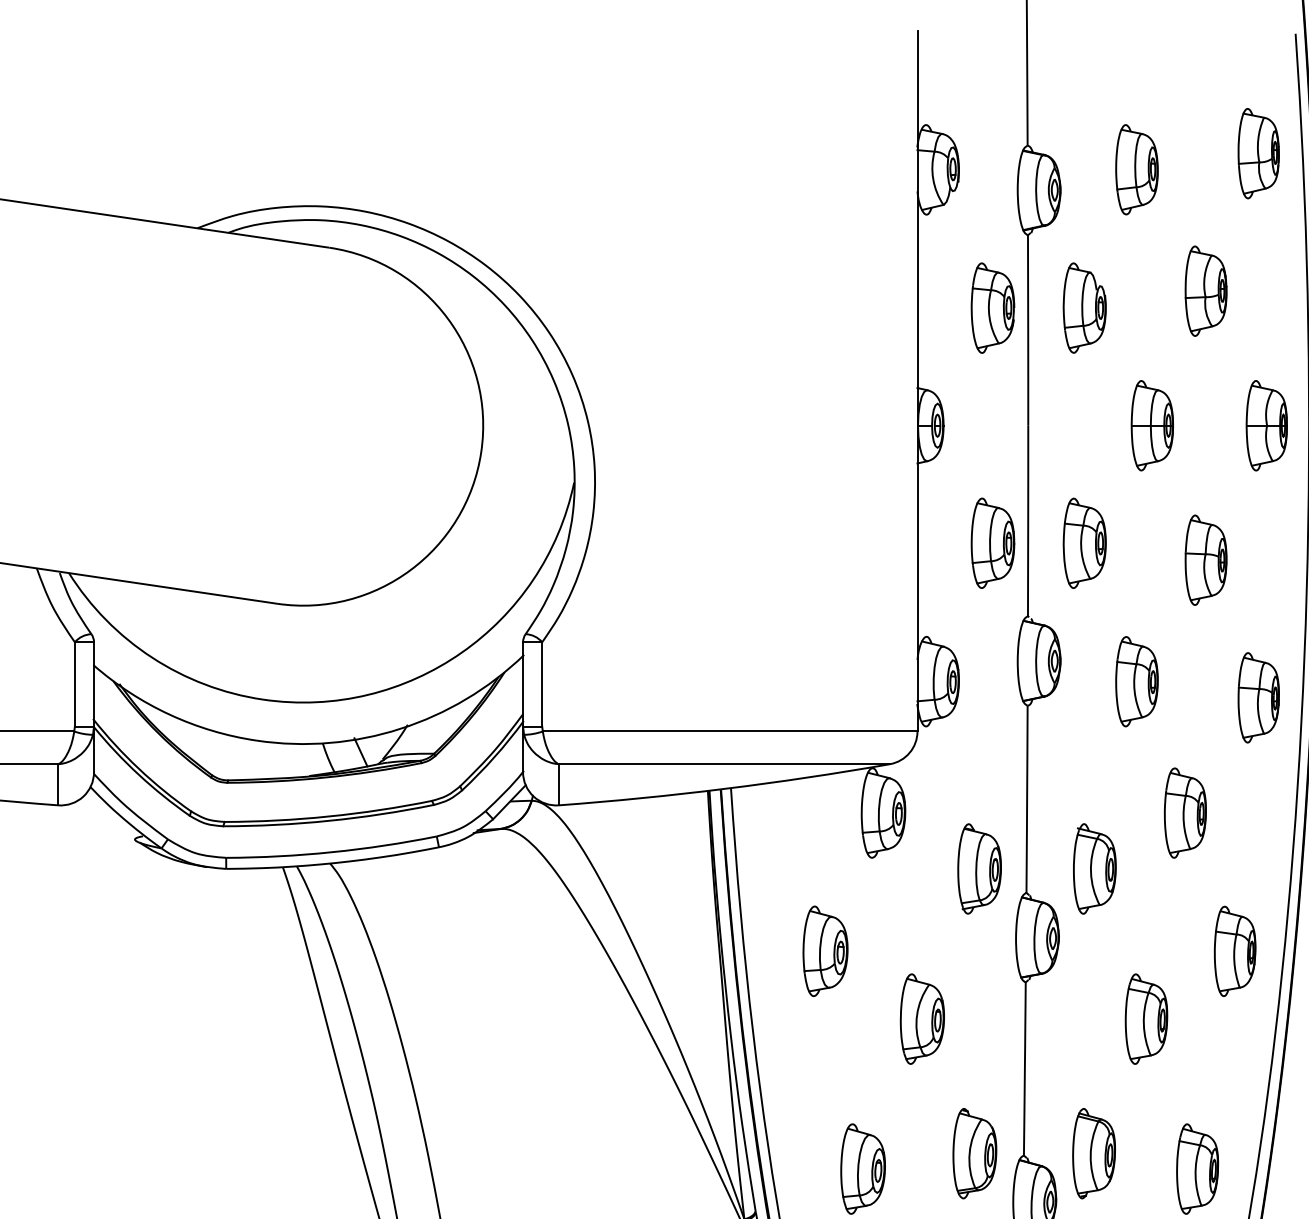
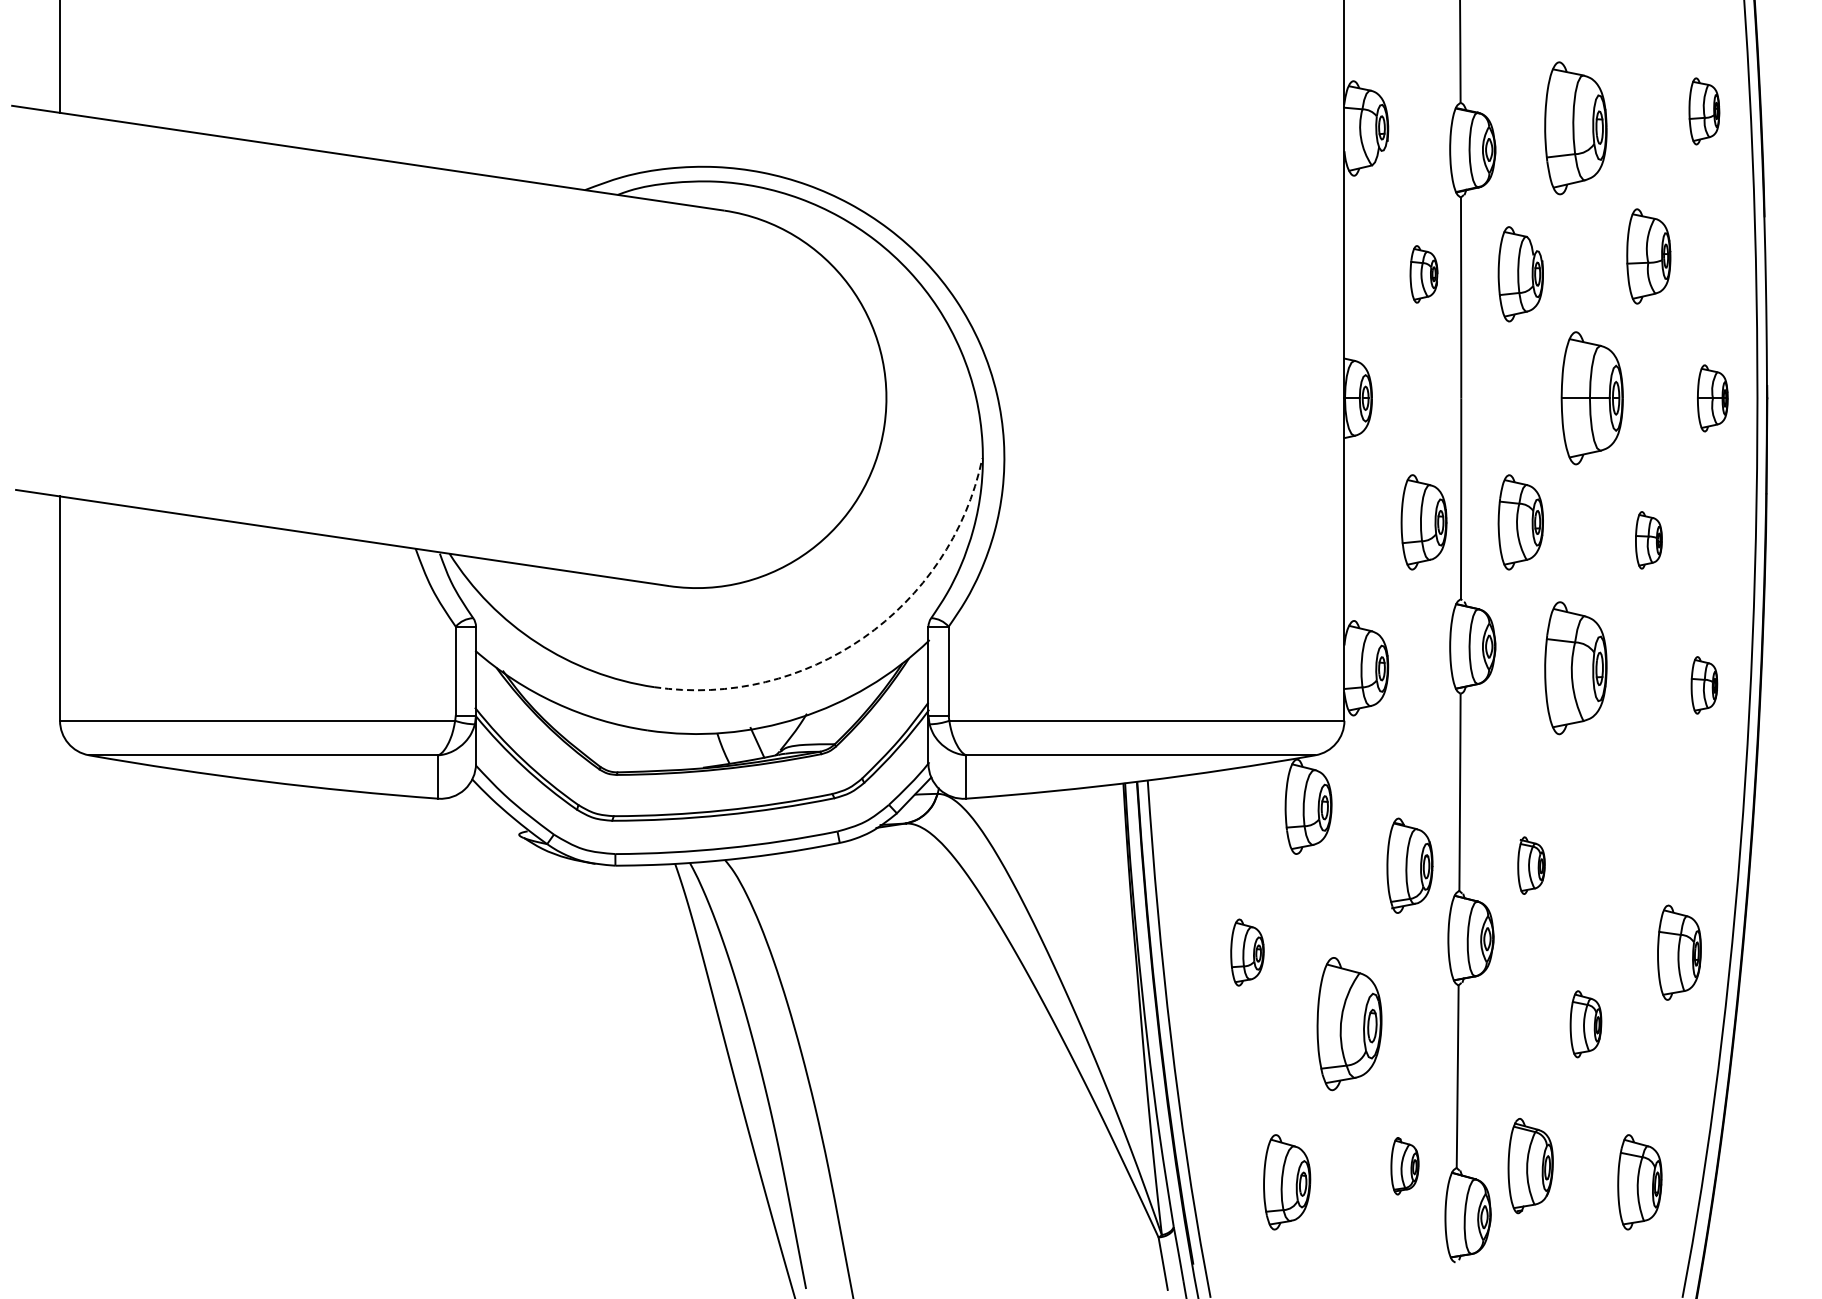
part: (1258, 153) -> (1704, 111), size x0.7
part: (1136, 169) -> (1575, 128), size x1.4
part: (992, 308) -> (1423, 274), size x0.6
part: (1151, 425) -> (1591, 398), size x1.4
part: (1266, 425) -> (1712, 398), size x0.7
part: (1205, 560) -> (1648, 540), size x0.6
arc: (461, 652) -> (863, 637), solid -> dashed
part: (1136, 681) -> (1575, 668), size x1.4
part: (1258, 698) -> (1704, 685), size x0.6
part: (1184, 812) -> (1626, 806), removed
part: (1094, 868) -> (1531, 865), size x0.6
part: (825, 951) -> (1247, 952), size x0.7
part: (922, 1019) -> (1349, 1024), size x1.4
part: (1146, 1019) -> (1585, 1024), size x0.7
part: (974, 1154) -> (1404, 1166), size x0.6

